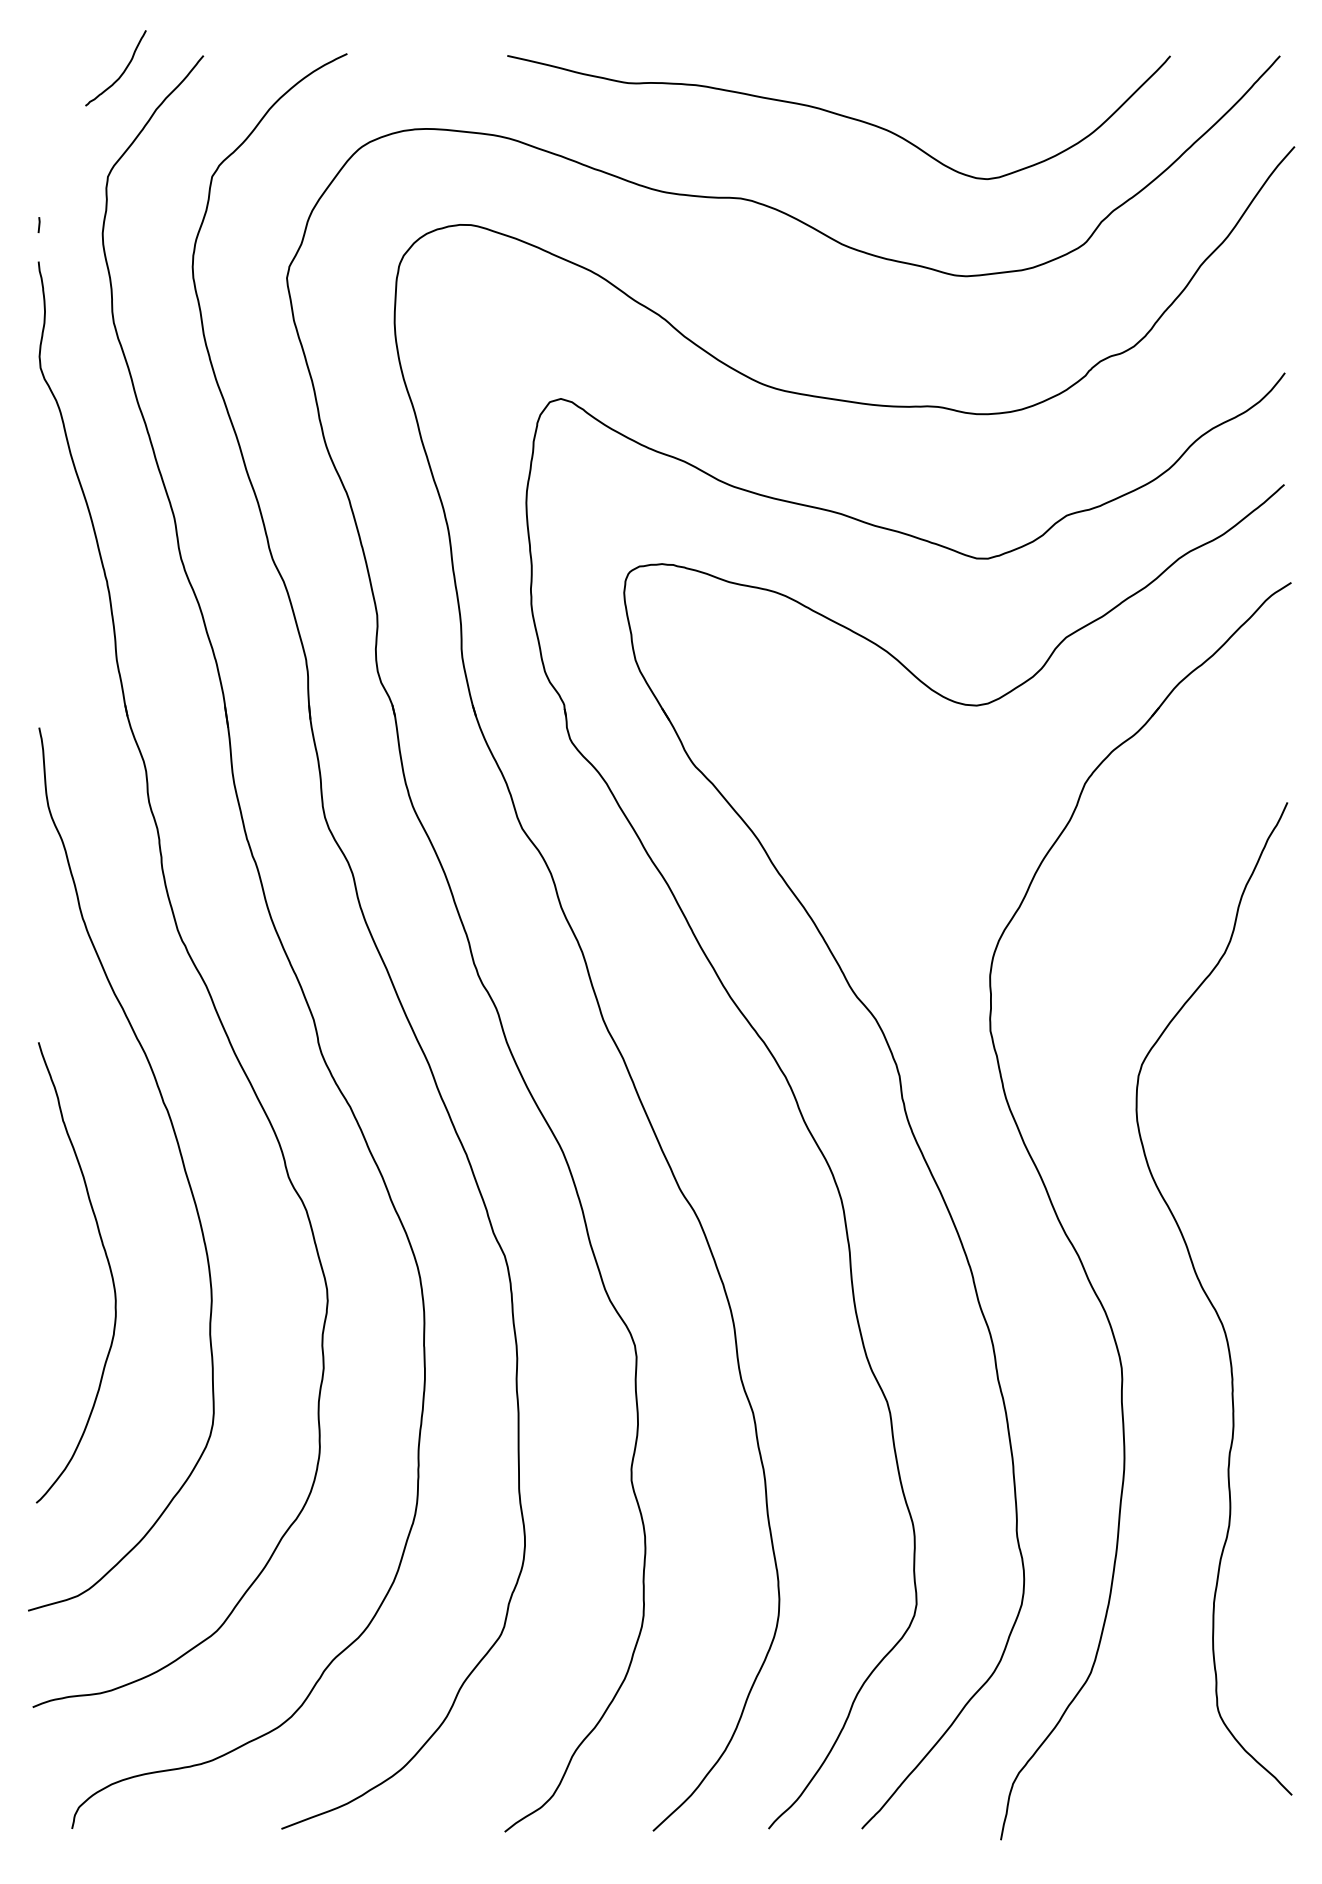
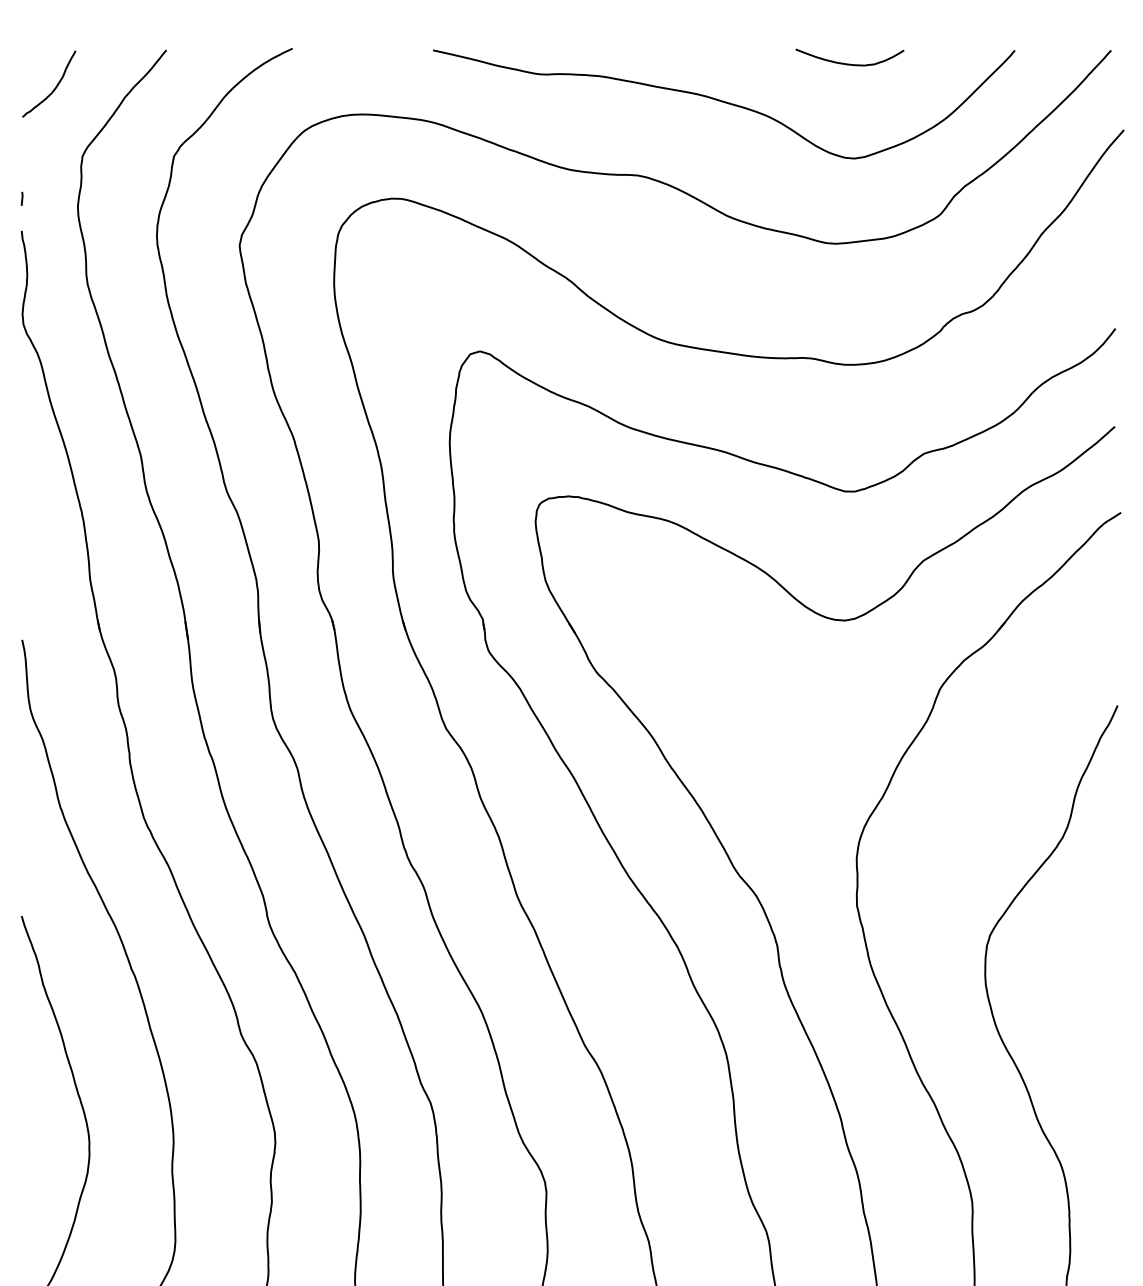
curve: (982, 71) -> (850, 64), added
curve: (121, 73) -> (54, 88), moved

